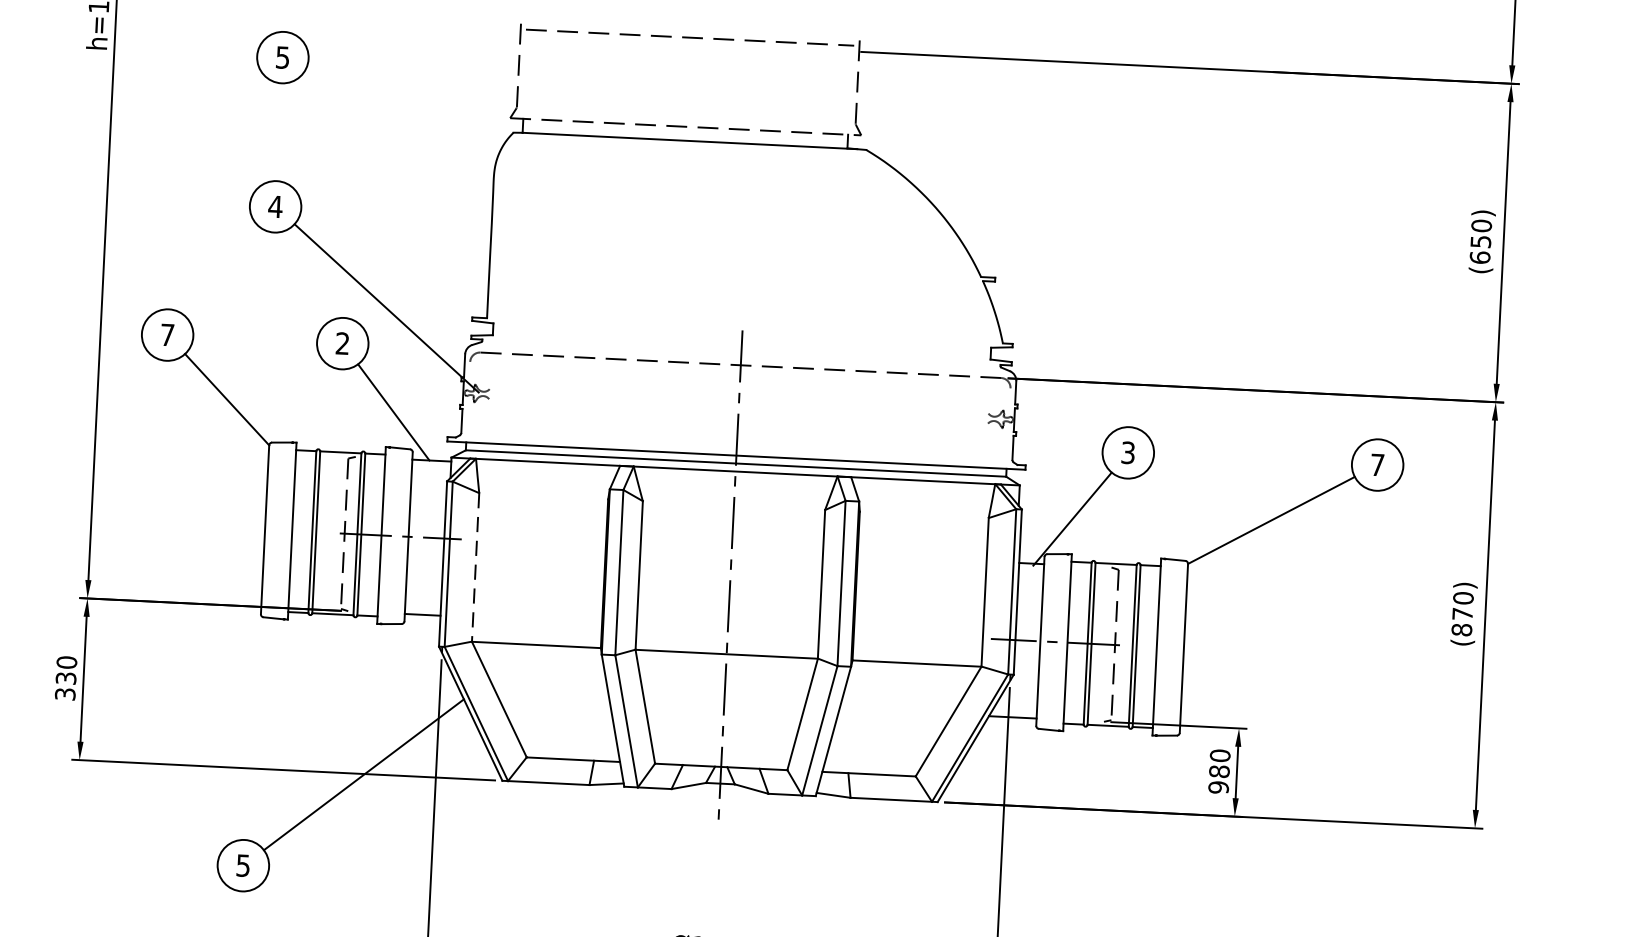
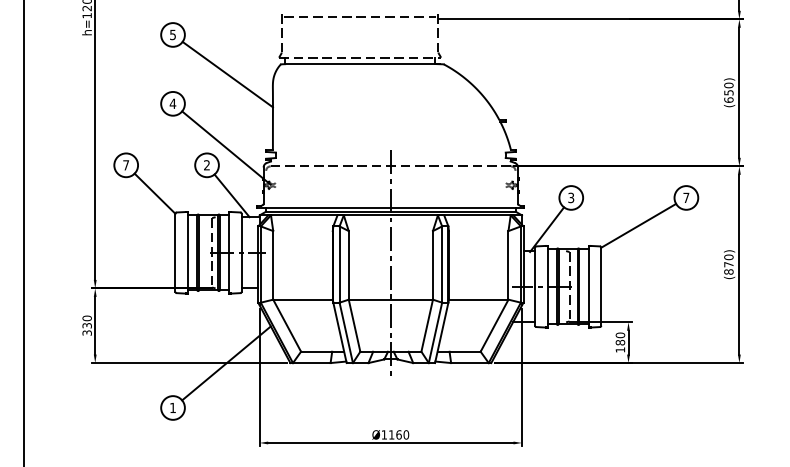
line: (396, 149) -> (227, 74), added
line: (476, 567) -> (273, 265), dashed -> solid
text: (1218, 786) -> (620, 349), 980 -> 180
text: (242, 864) -> (172, 407), 5 -> 1

